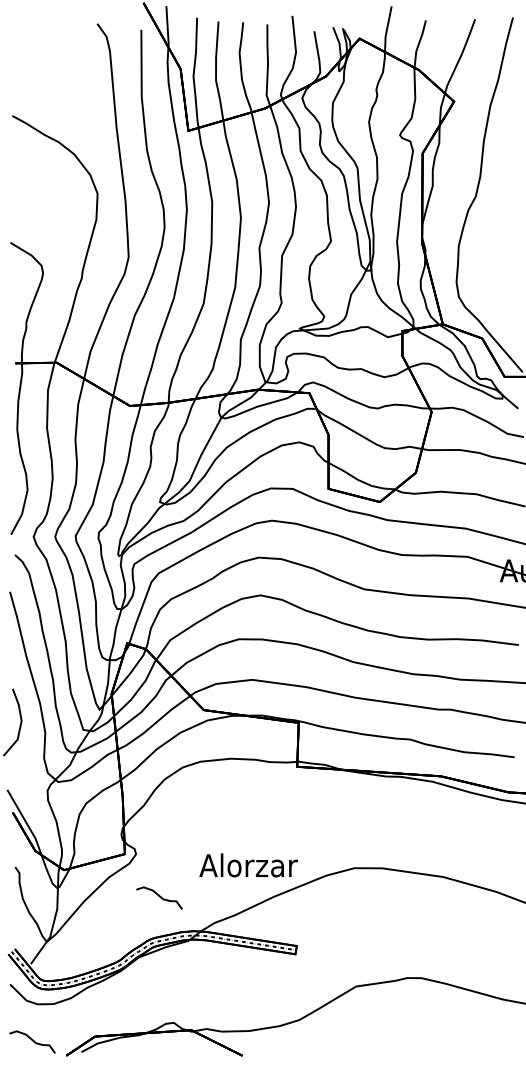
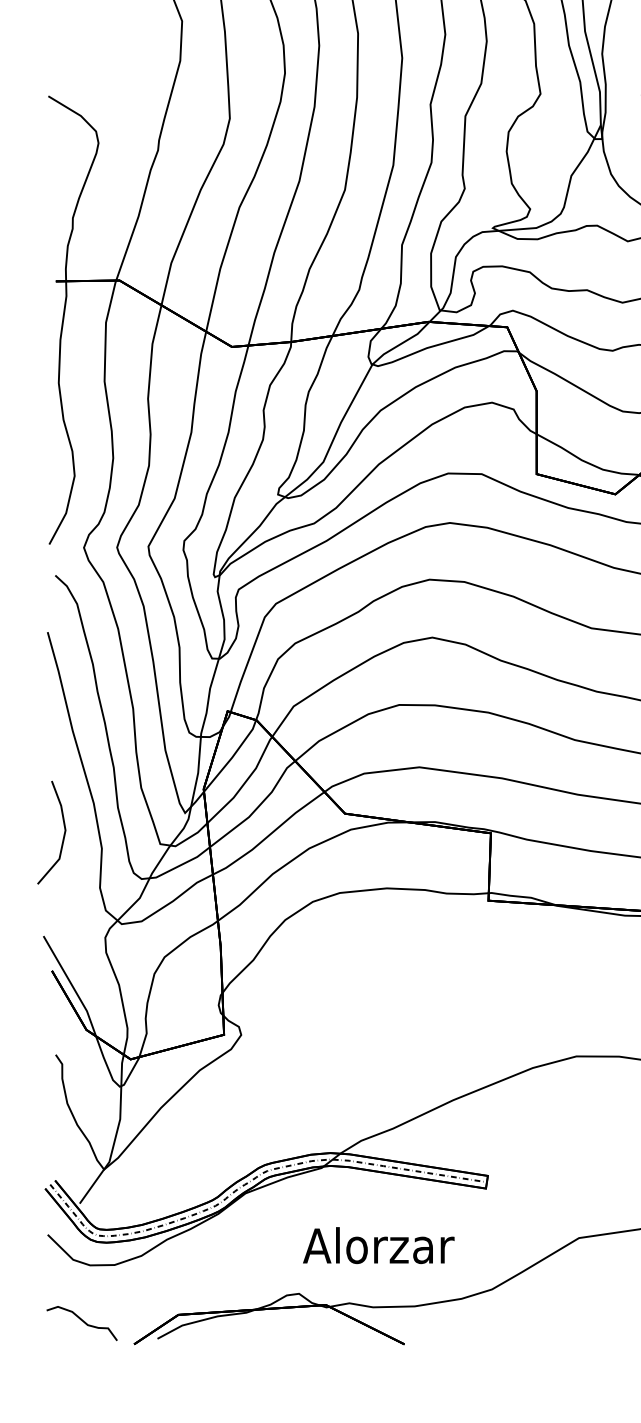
text: (248, 865) -> (378, 1245), moved
curve: (159, 897) -> (277, 1101), removed

